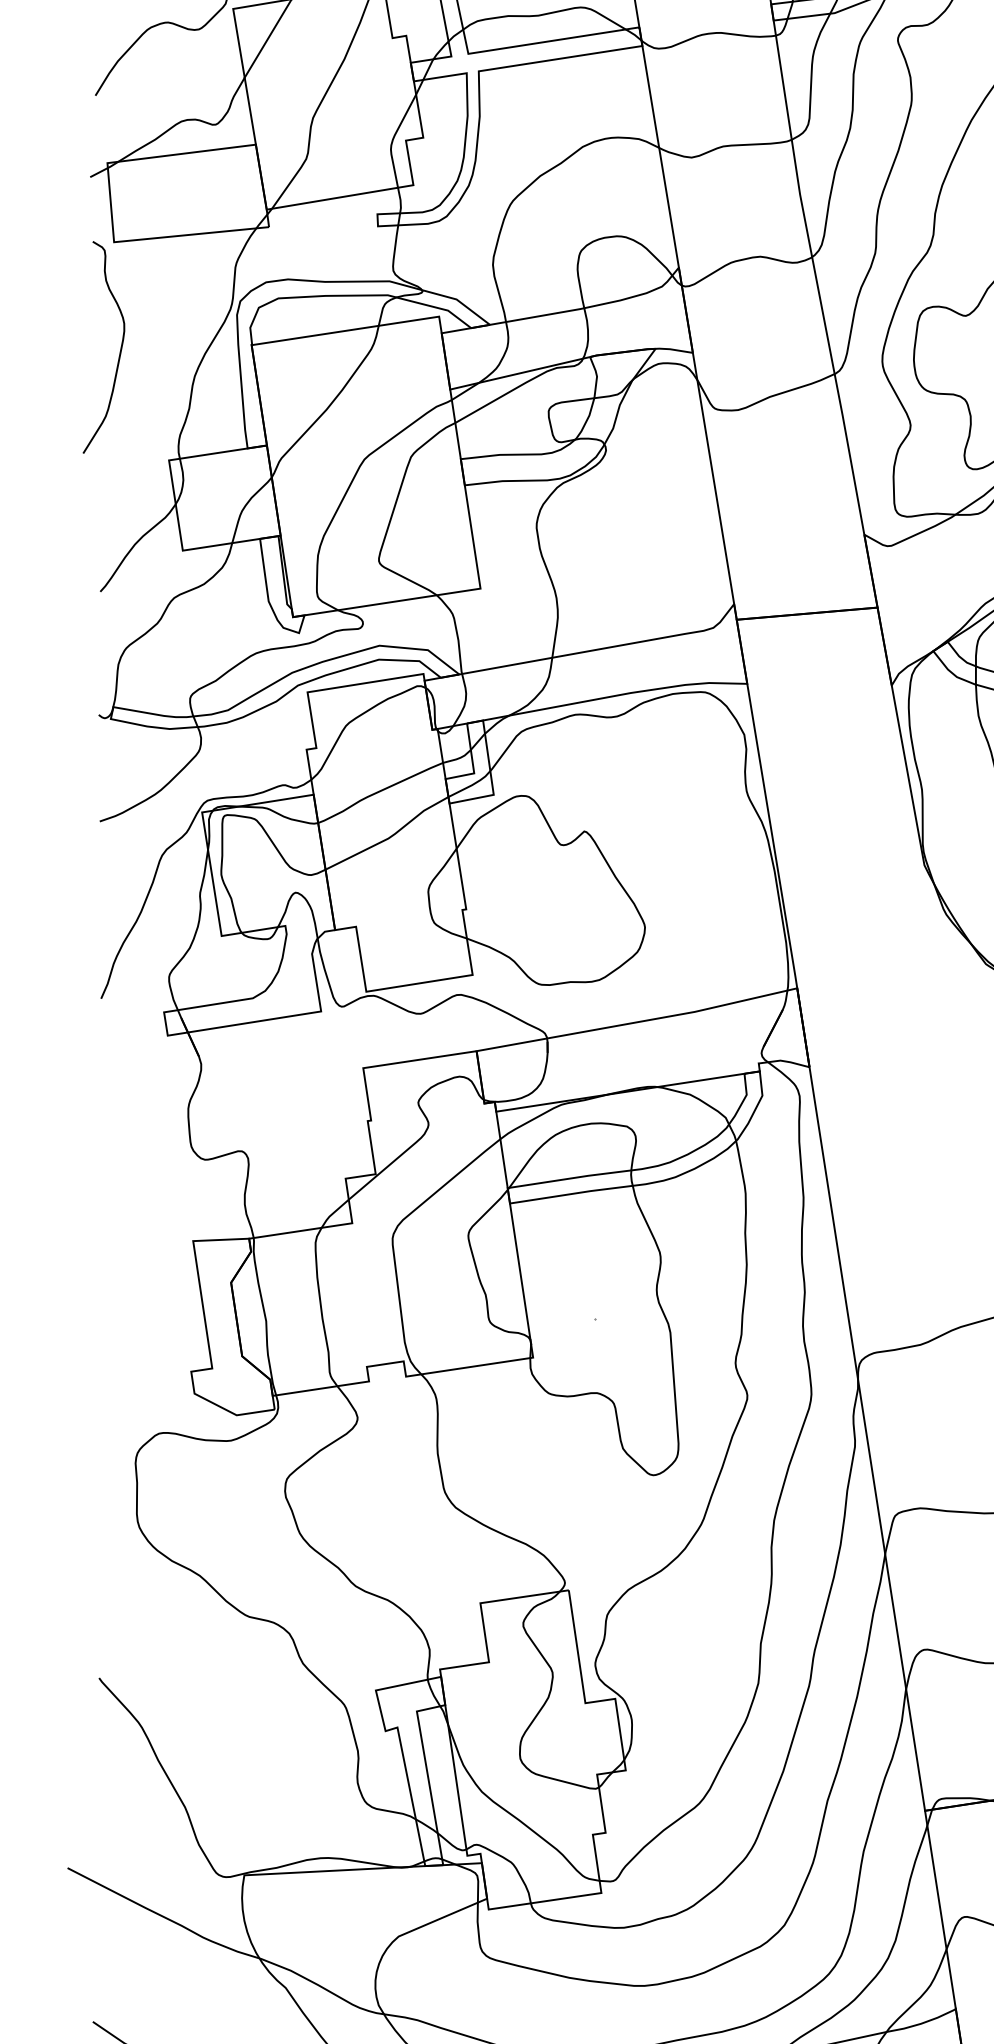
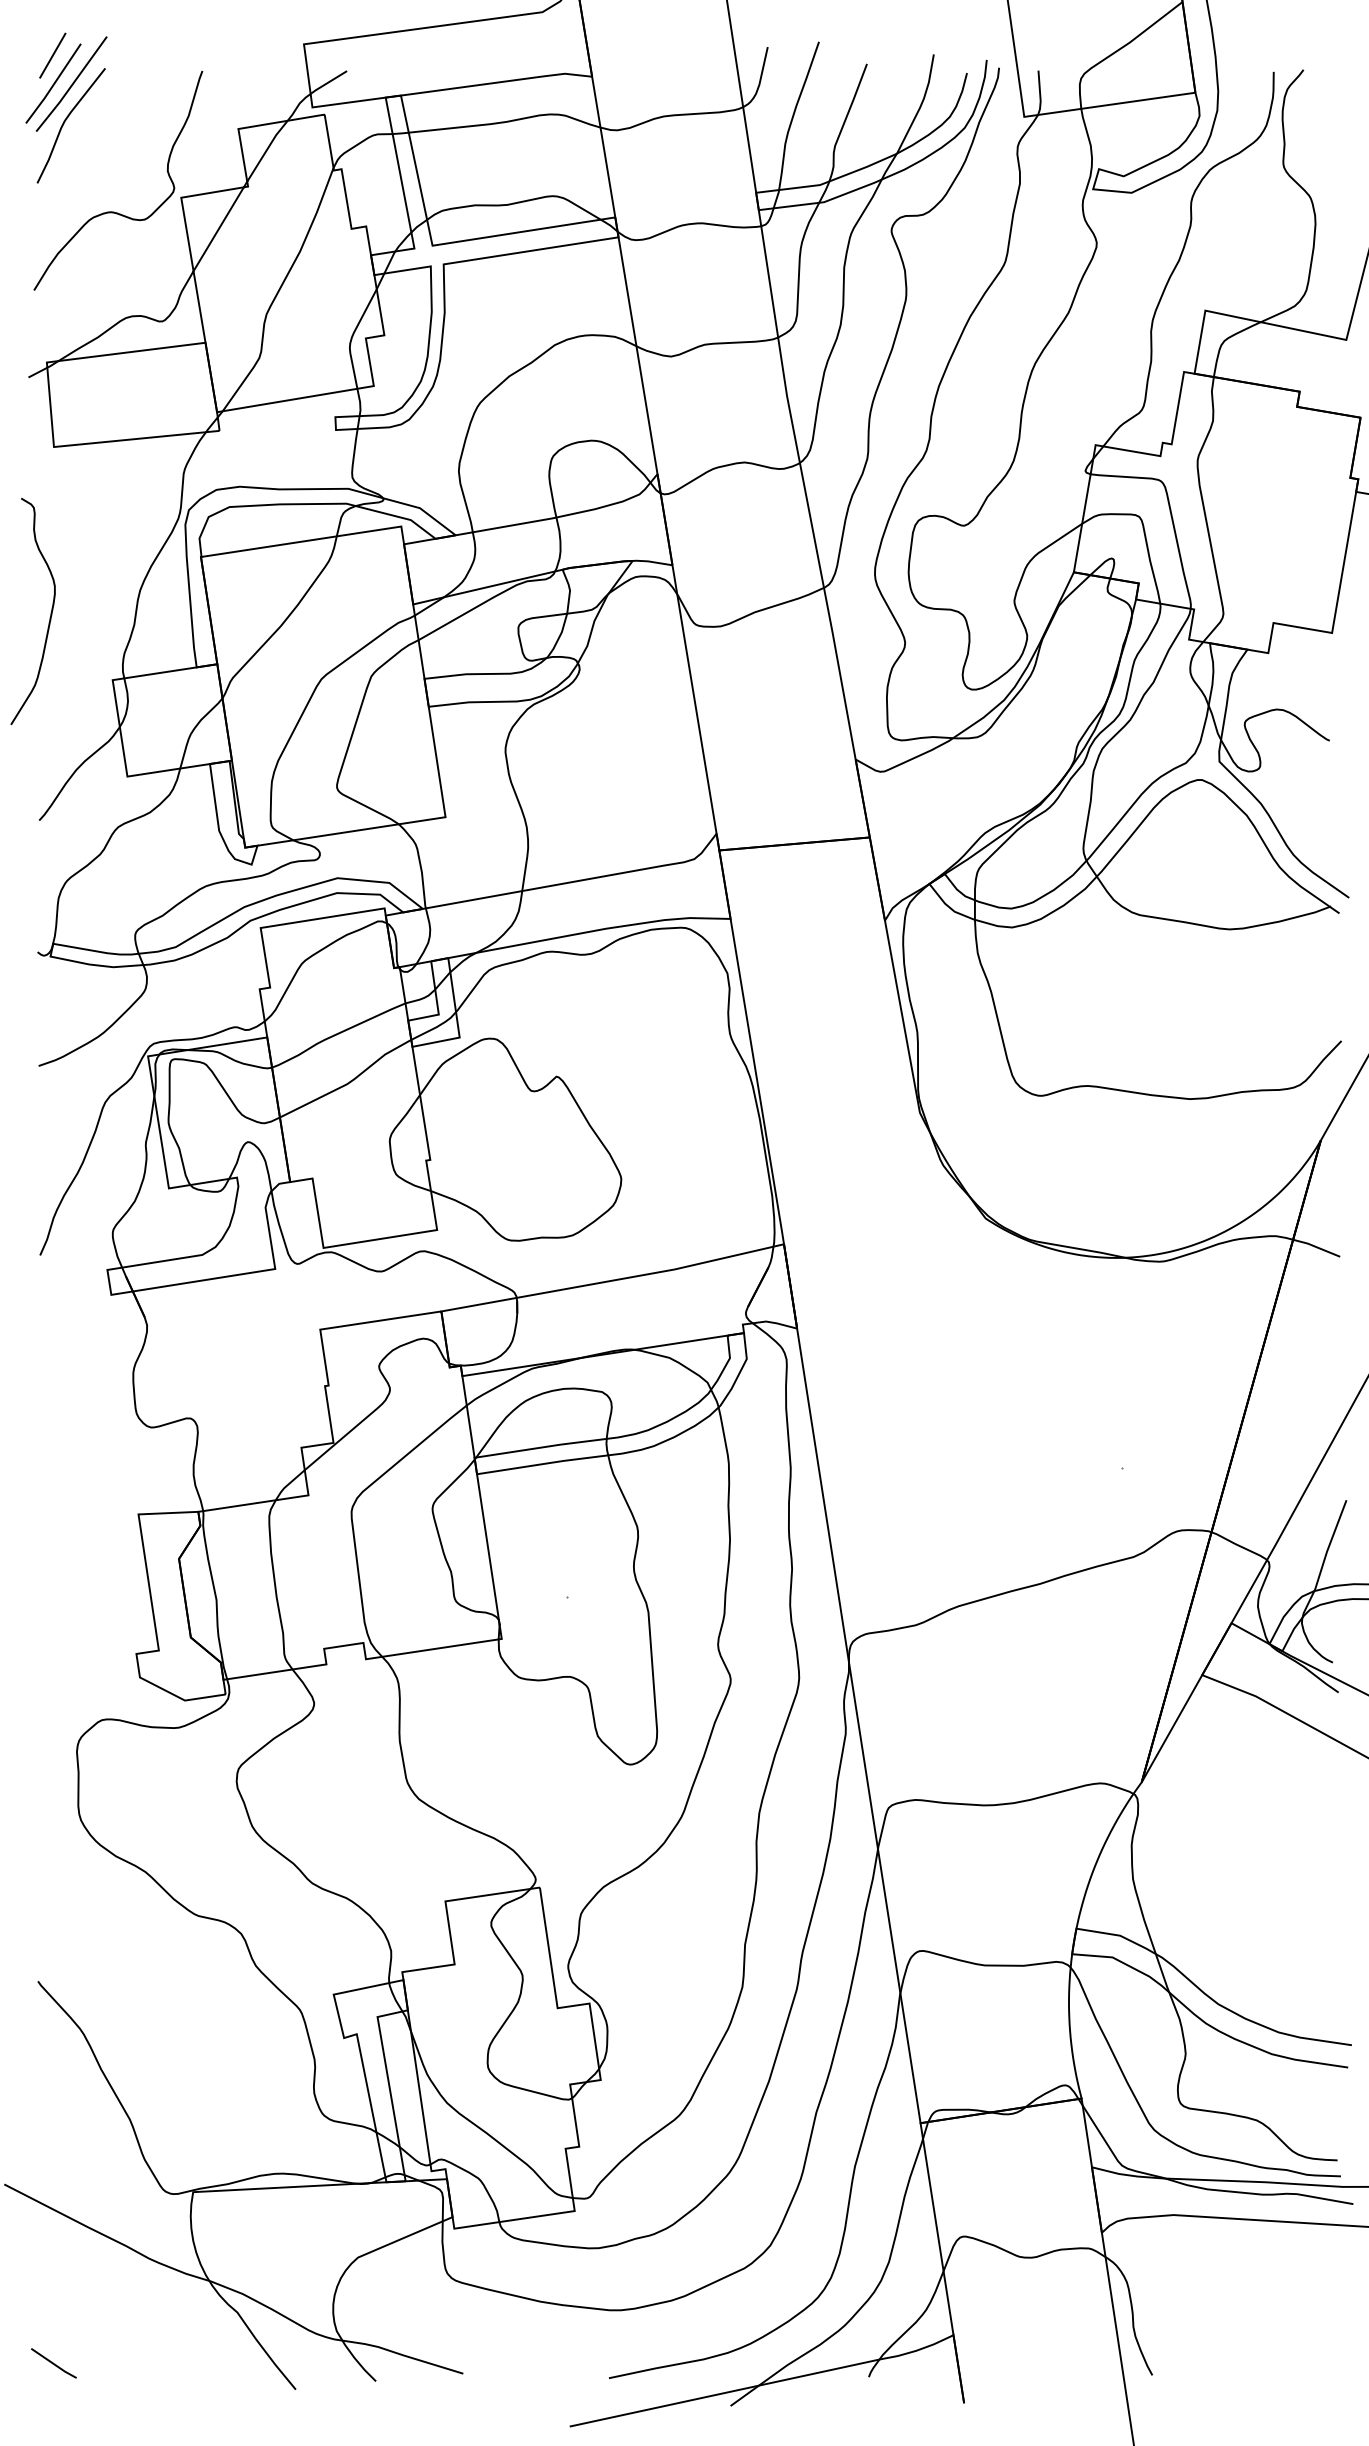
curve: (120, 348) -> (50, 612), moved

